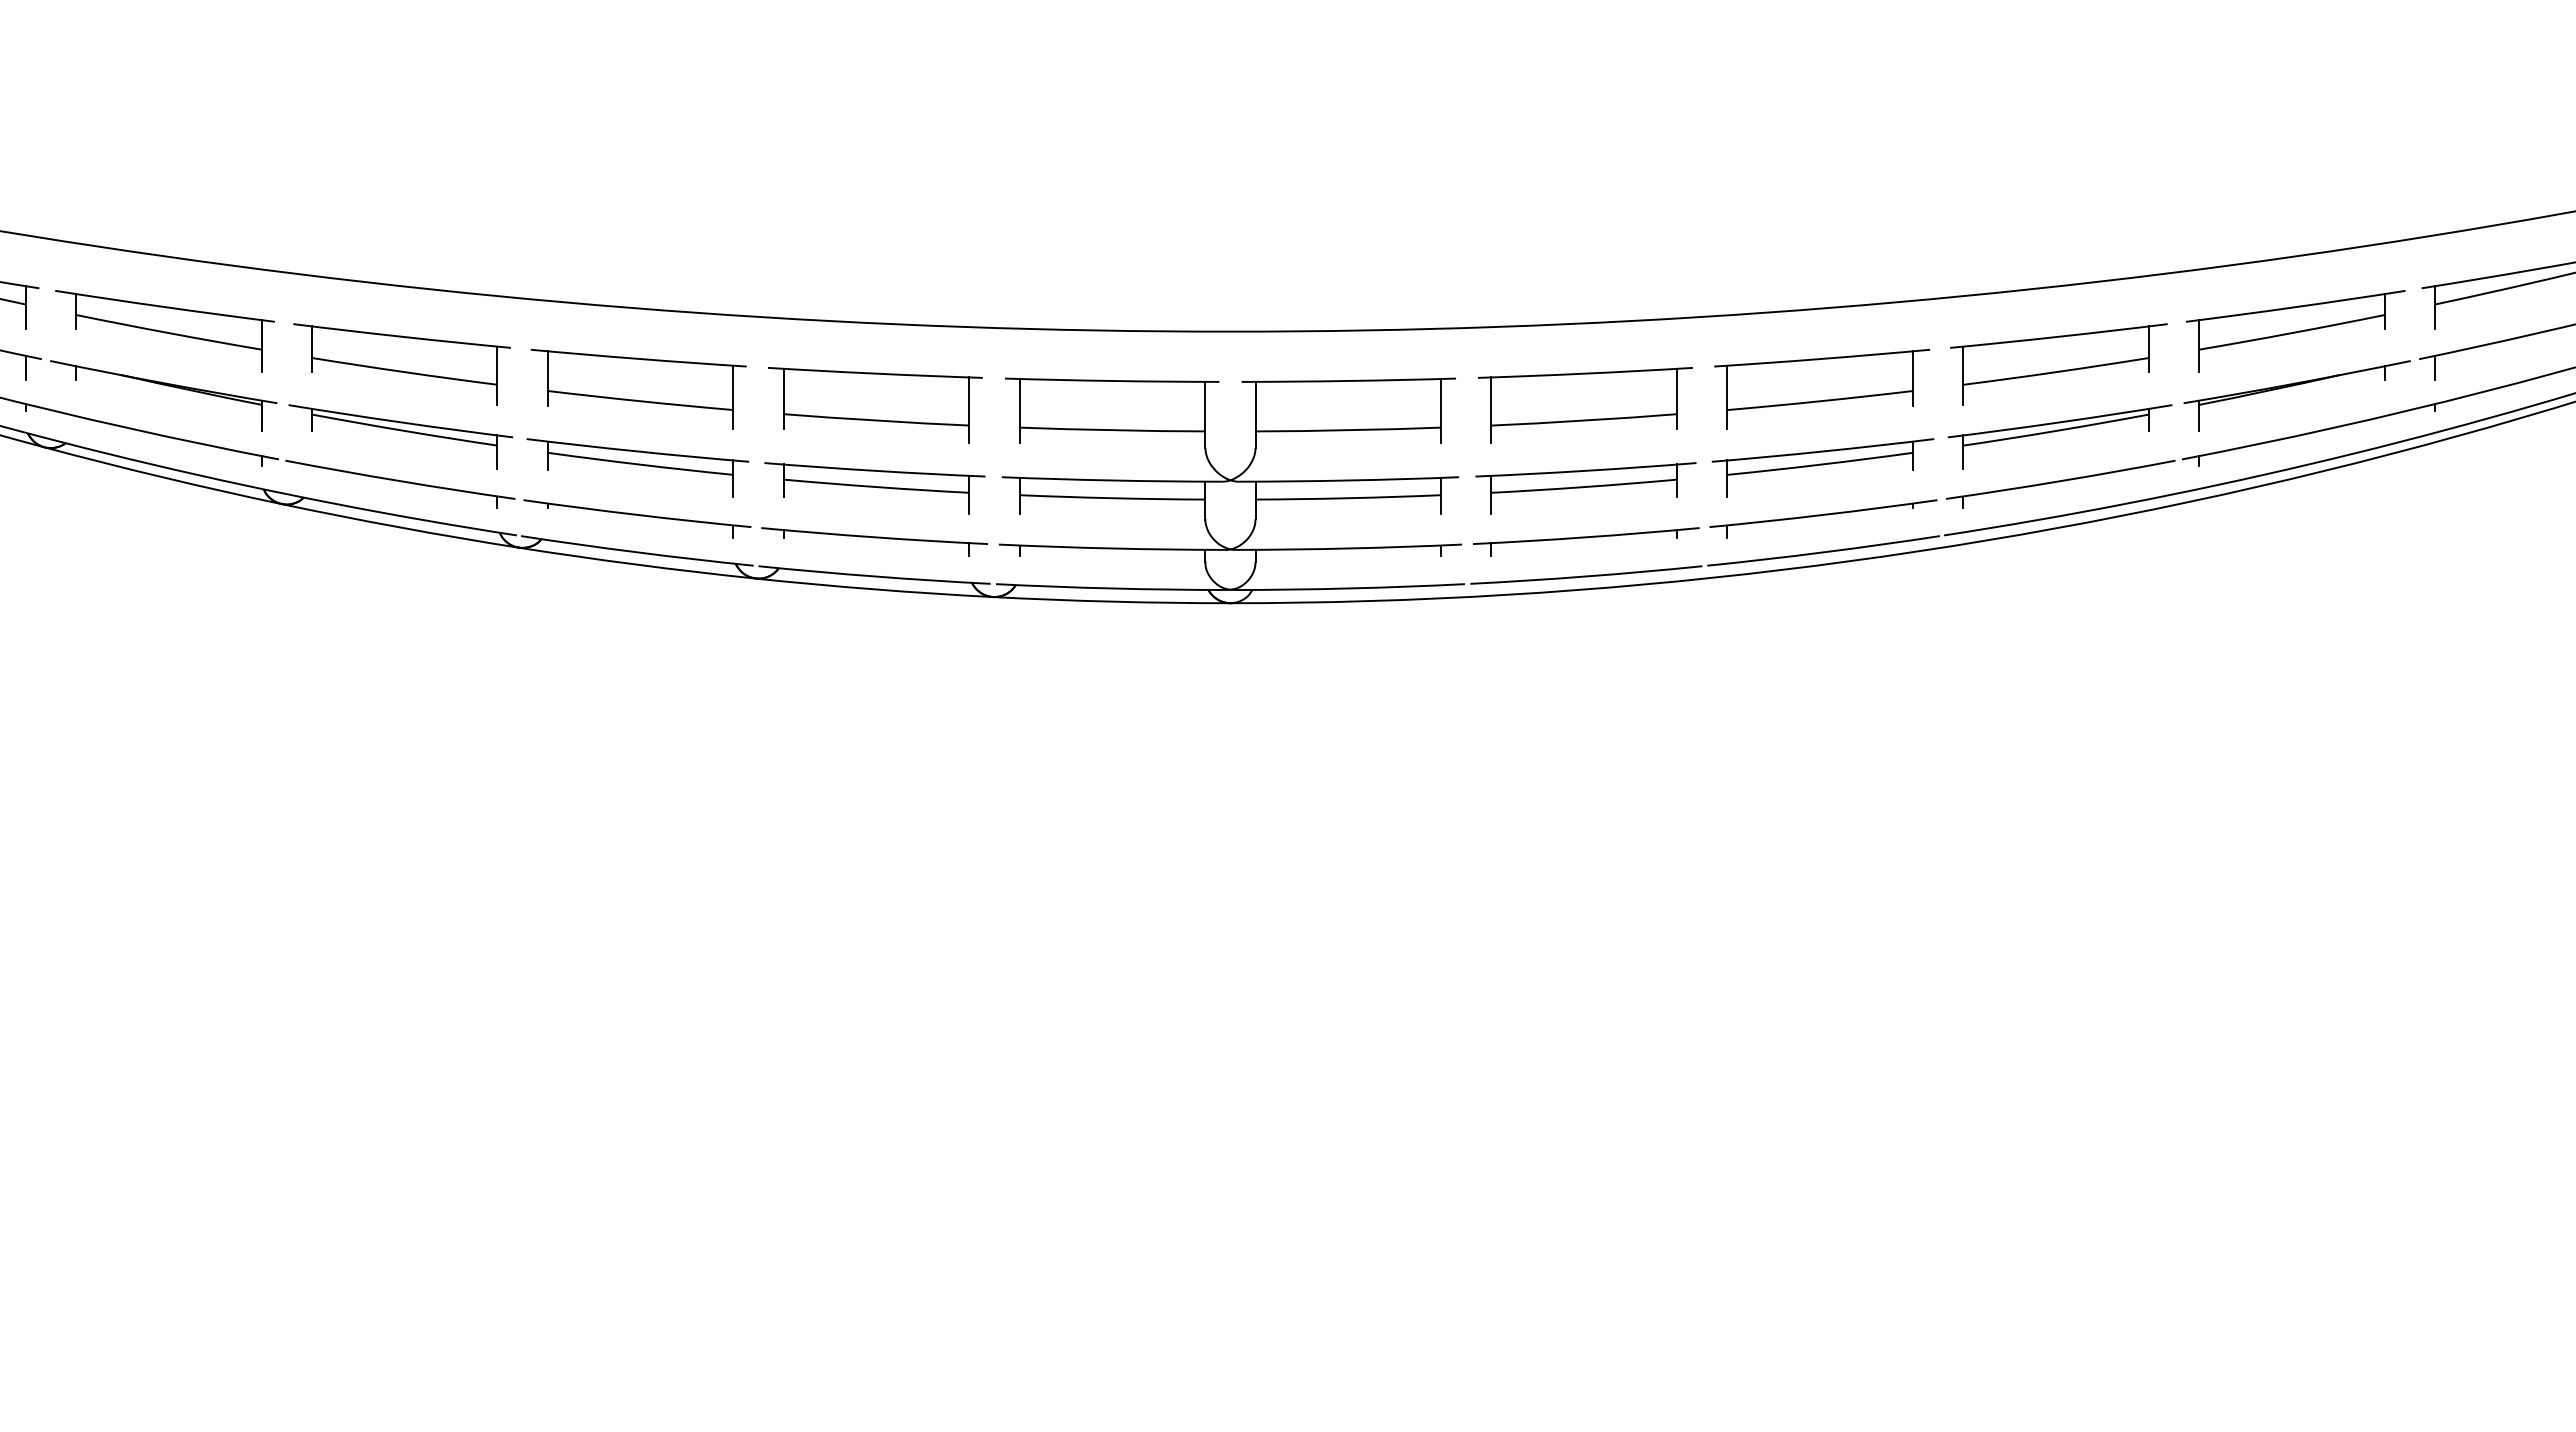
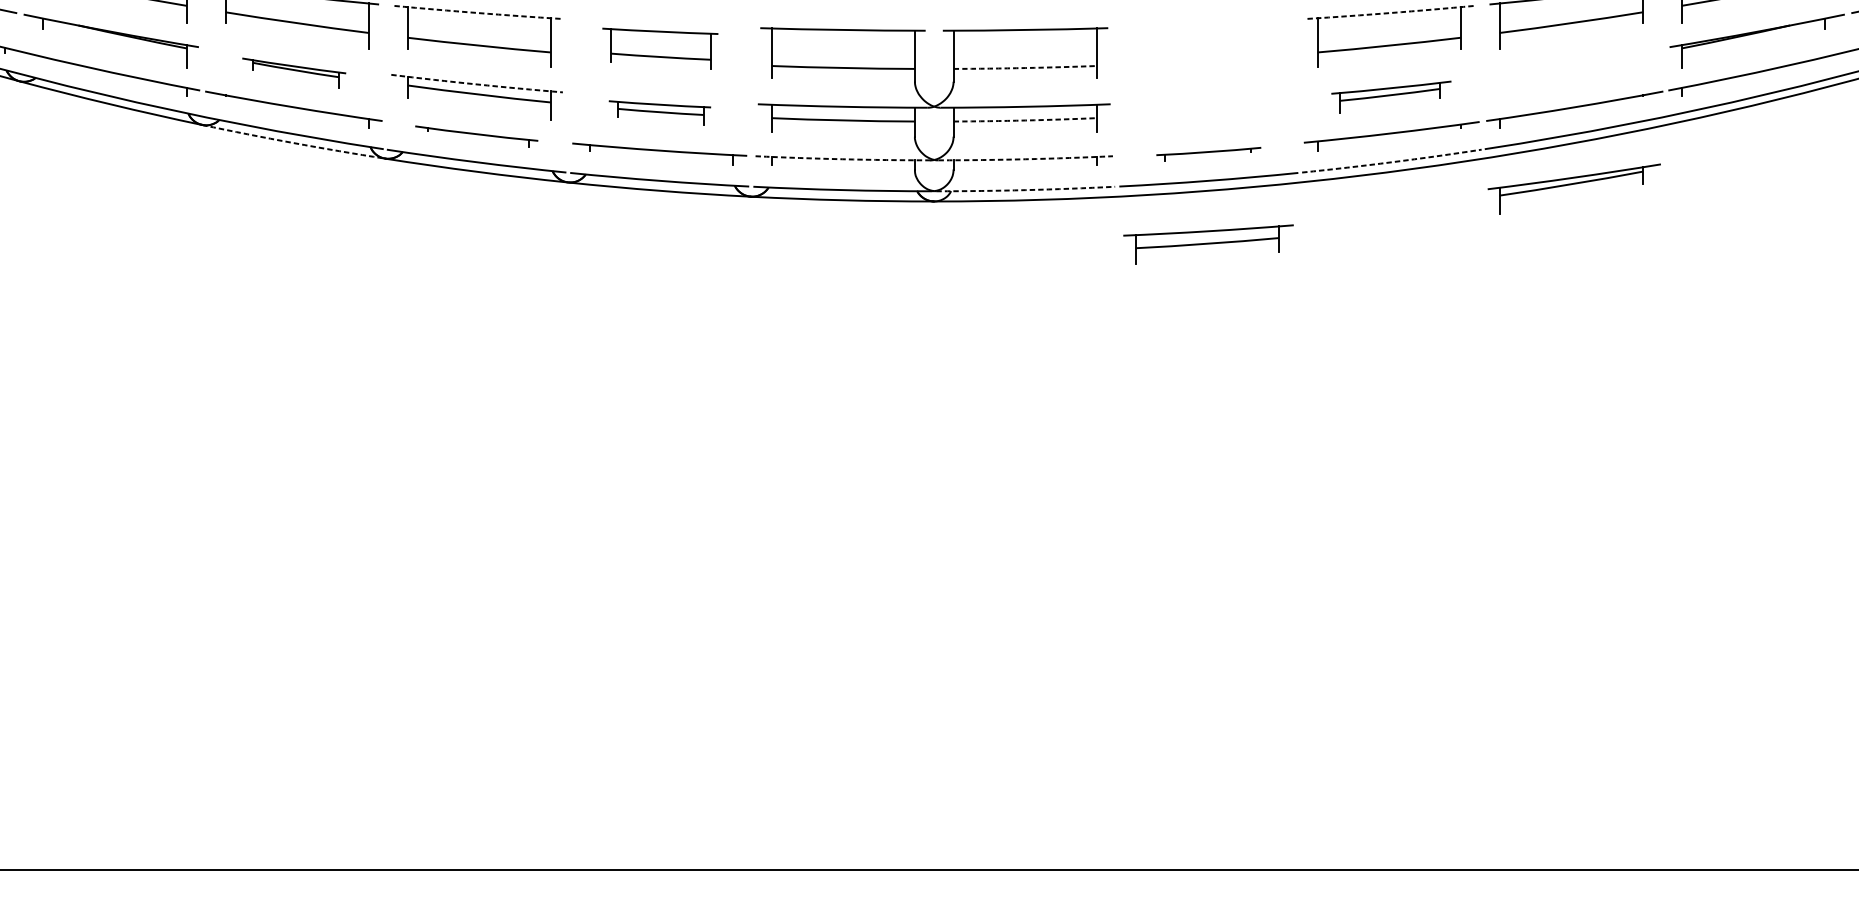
arc: (638, 358) -> (477, 12), solid -> dashed
arc: (1822, 358) -> (1390, 12), solid -> dashed
line: (25, 367) -> (4, 19), removed
part: (875, 405) -> (660, 48), size x0.7
part: (1585, 405) -> (1208, 48), removed
arc: (1348, 430) -> (1025, 68), solid -> dashed
part: (400, 436) -> (293, 72), size x0.6
part: (2059, 436) -> (1573, 188), moved
arc: (637, 451) -> (476, 84), solid -> dashed
part: (1822, 467) -> (1390, 96), size x0.7
part: (874, 488) -> (659, 112), size x0.6
part: (1585, 488) -> (1208, 244), moved
arc: (1348, 498) -> (1025, 120), solid -> dashed
part: (637, 518) -> (476, 136), size x0.7
arc: (399, 527) -> (293, 143), solid -> dashed
part: (1586, 541) -> (1208, 153), size x0.6
arc: (1111, 548) -> (842, 159), solid -> dashed
arc: (1349, 548) -> (1026, 159), solid -> dashed
arc: (1823, 552) -> (1391, 162), solid -> dashed
arc: (1349, 588) -> (1026, 190), solid -> dashed

